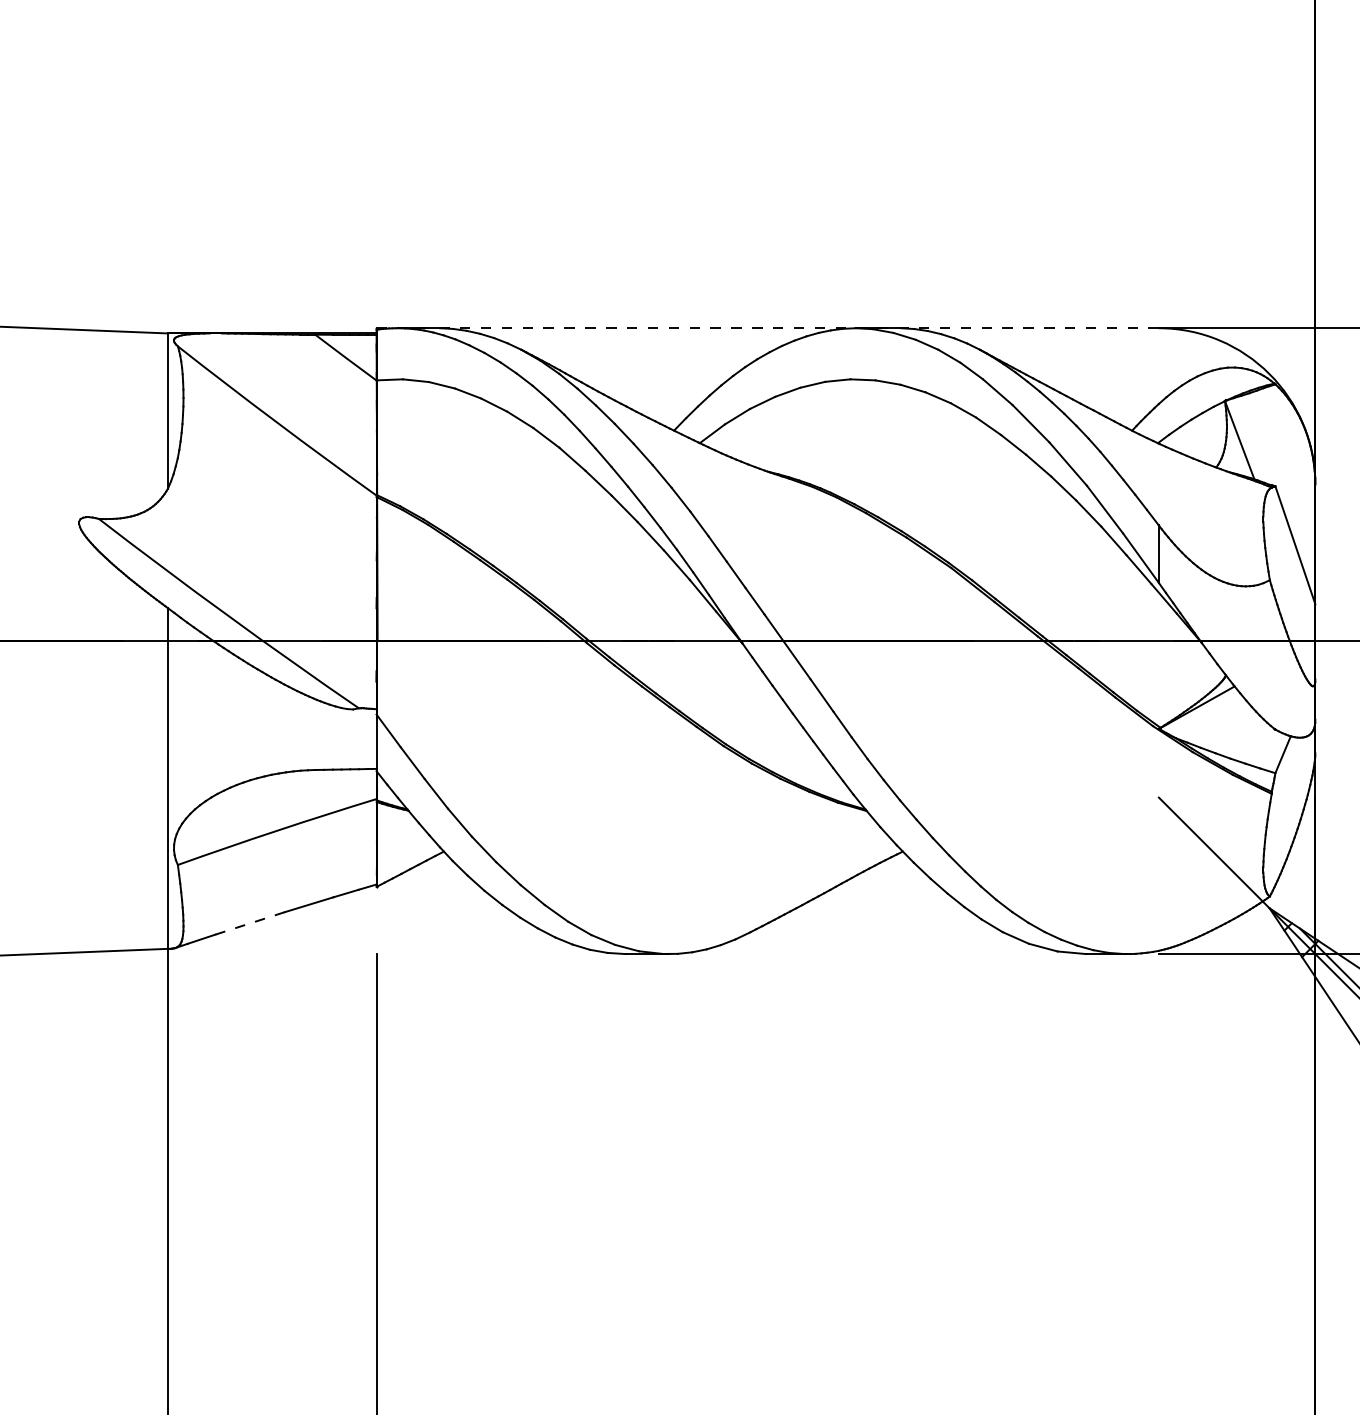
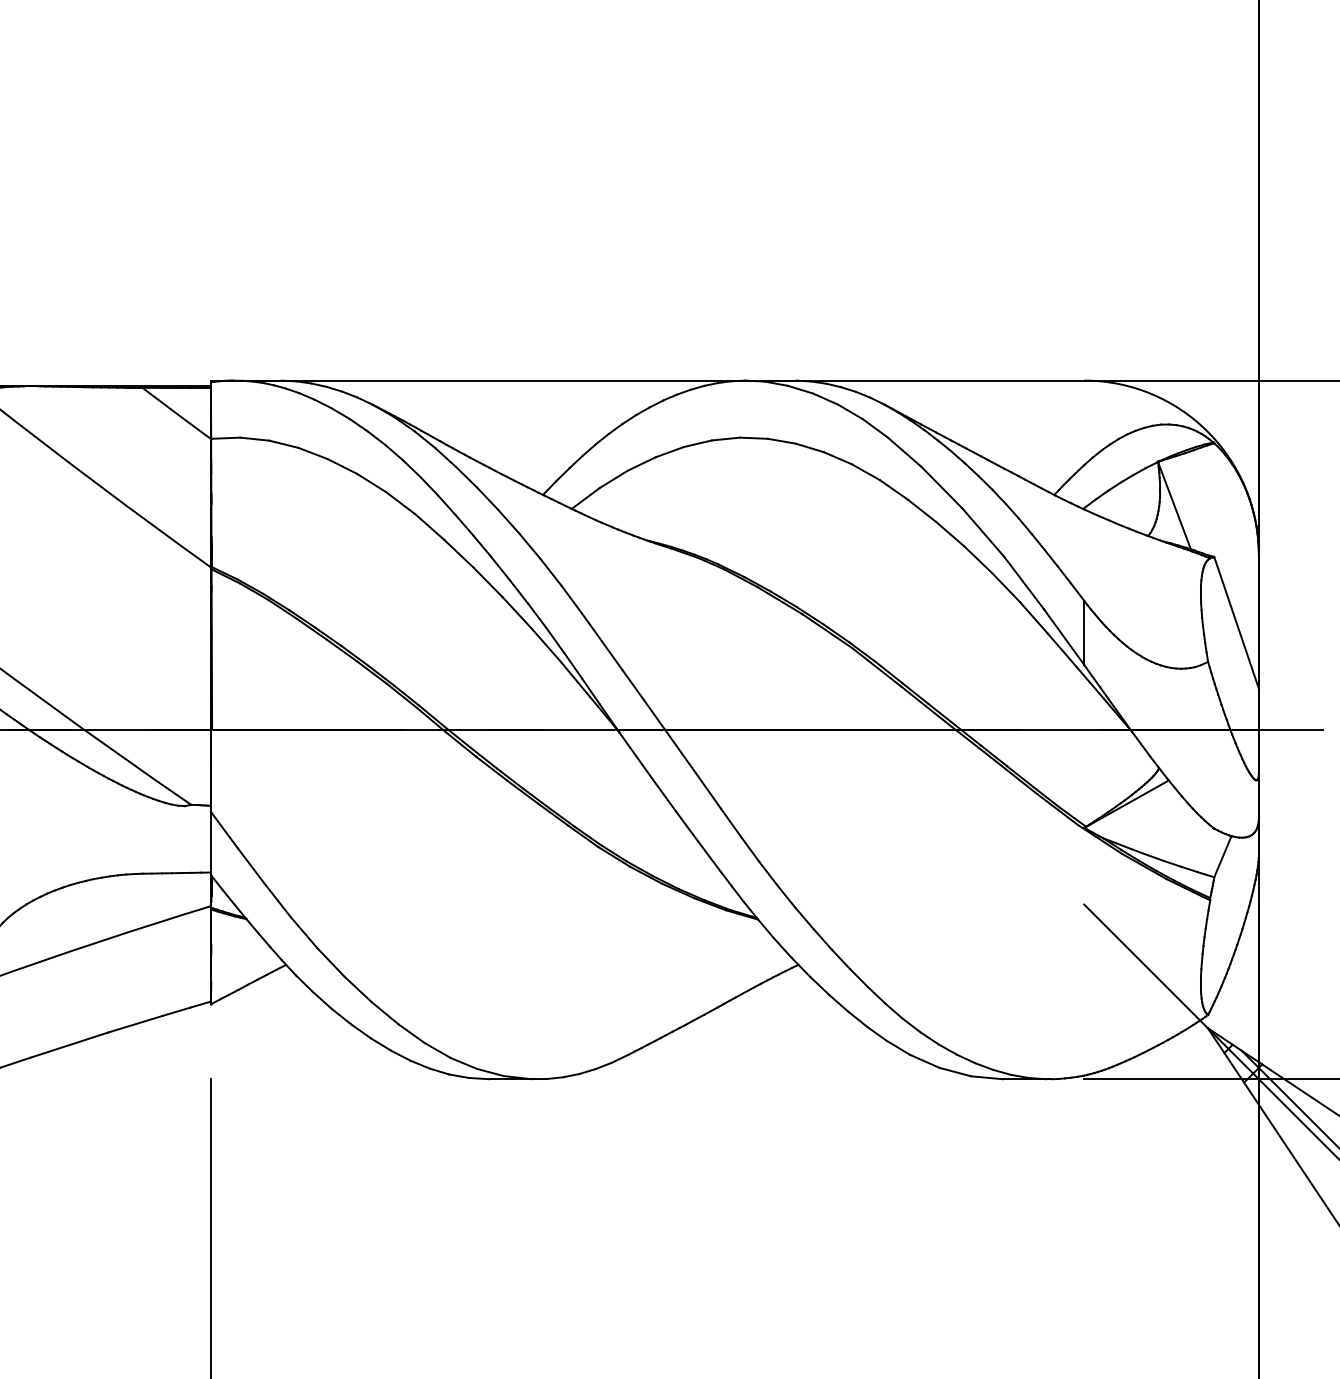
line: (767, 328) -> (647, 380), dashed -> solid
line: (250, 923) -> (70, 1045), dashed -> solid

